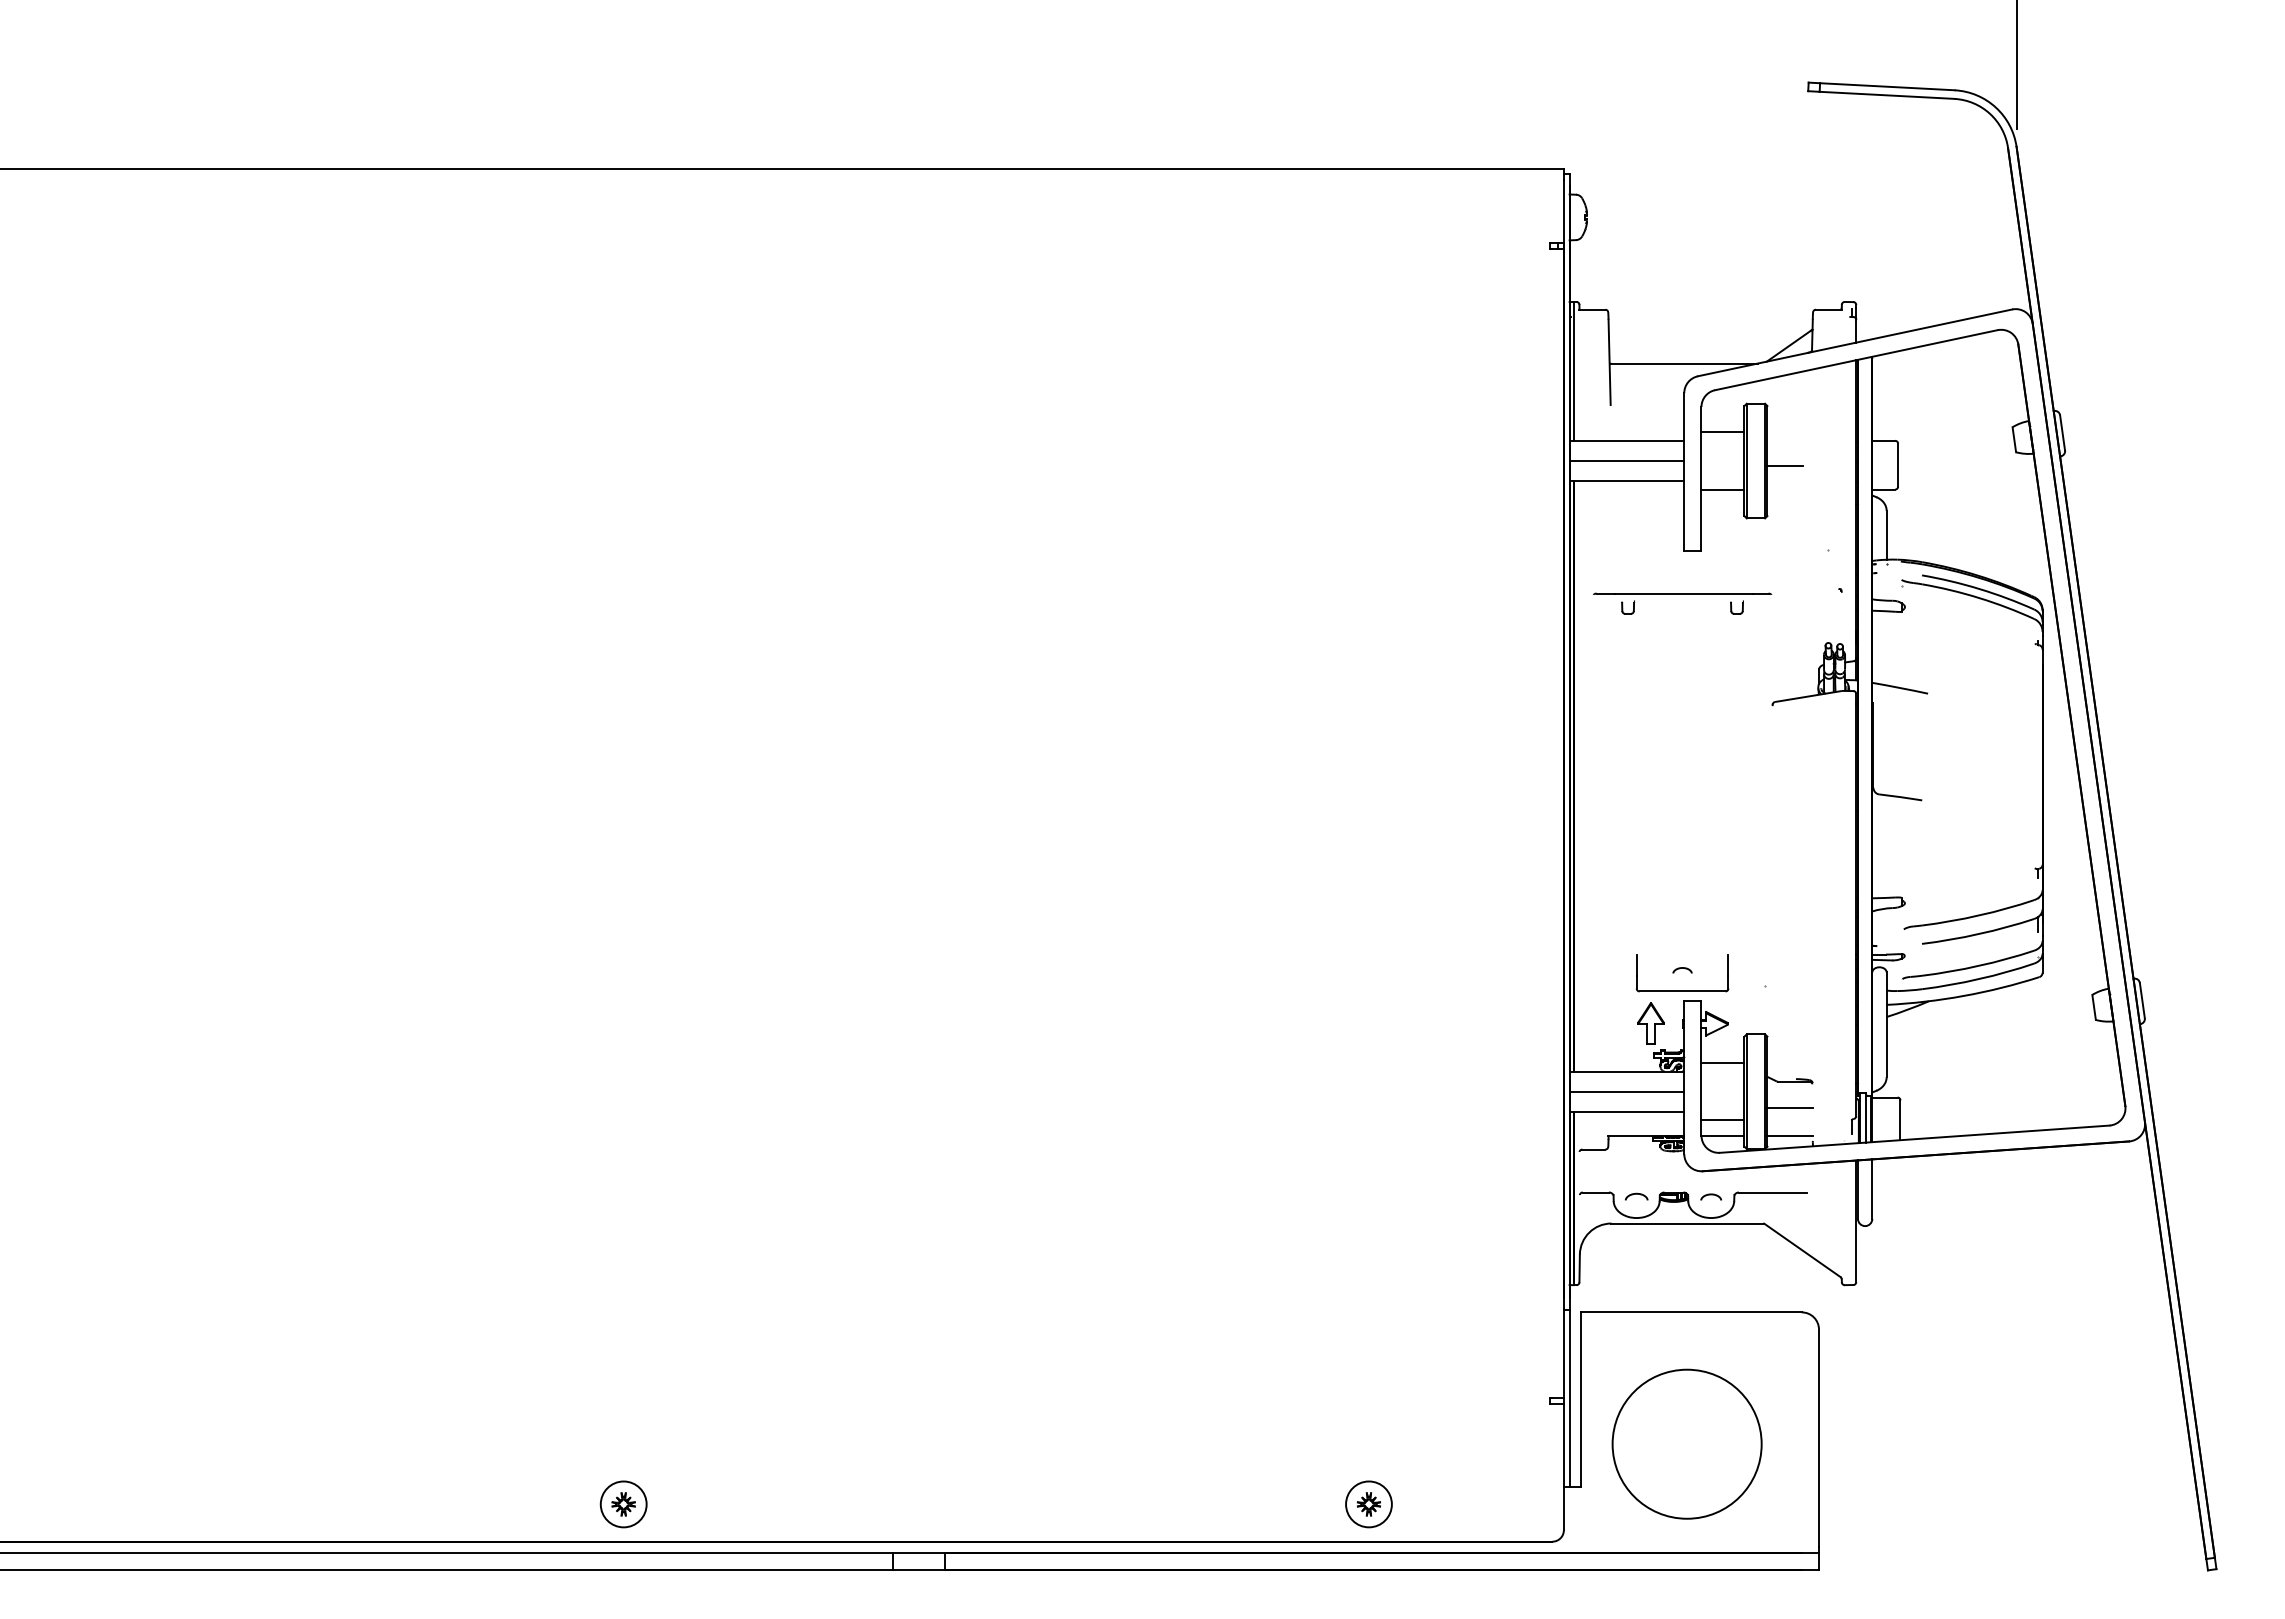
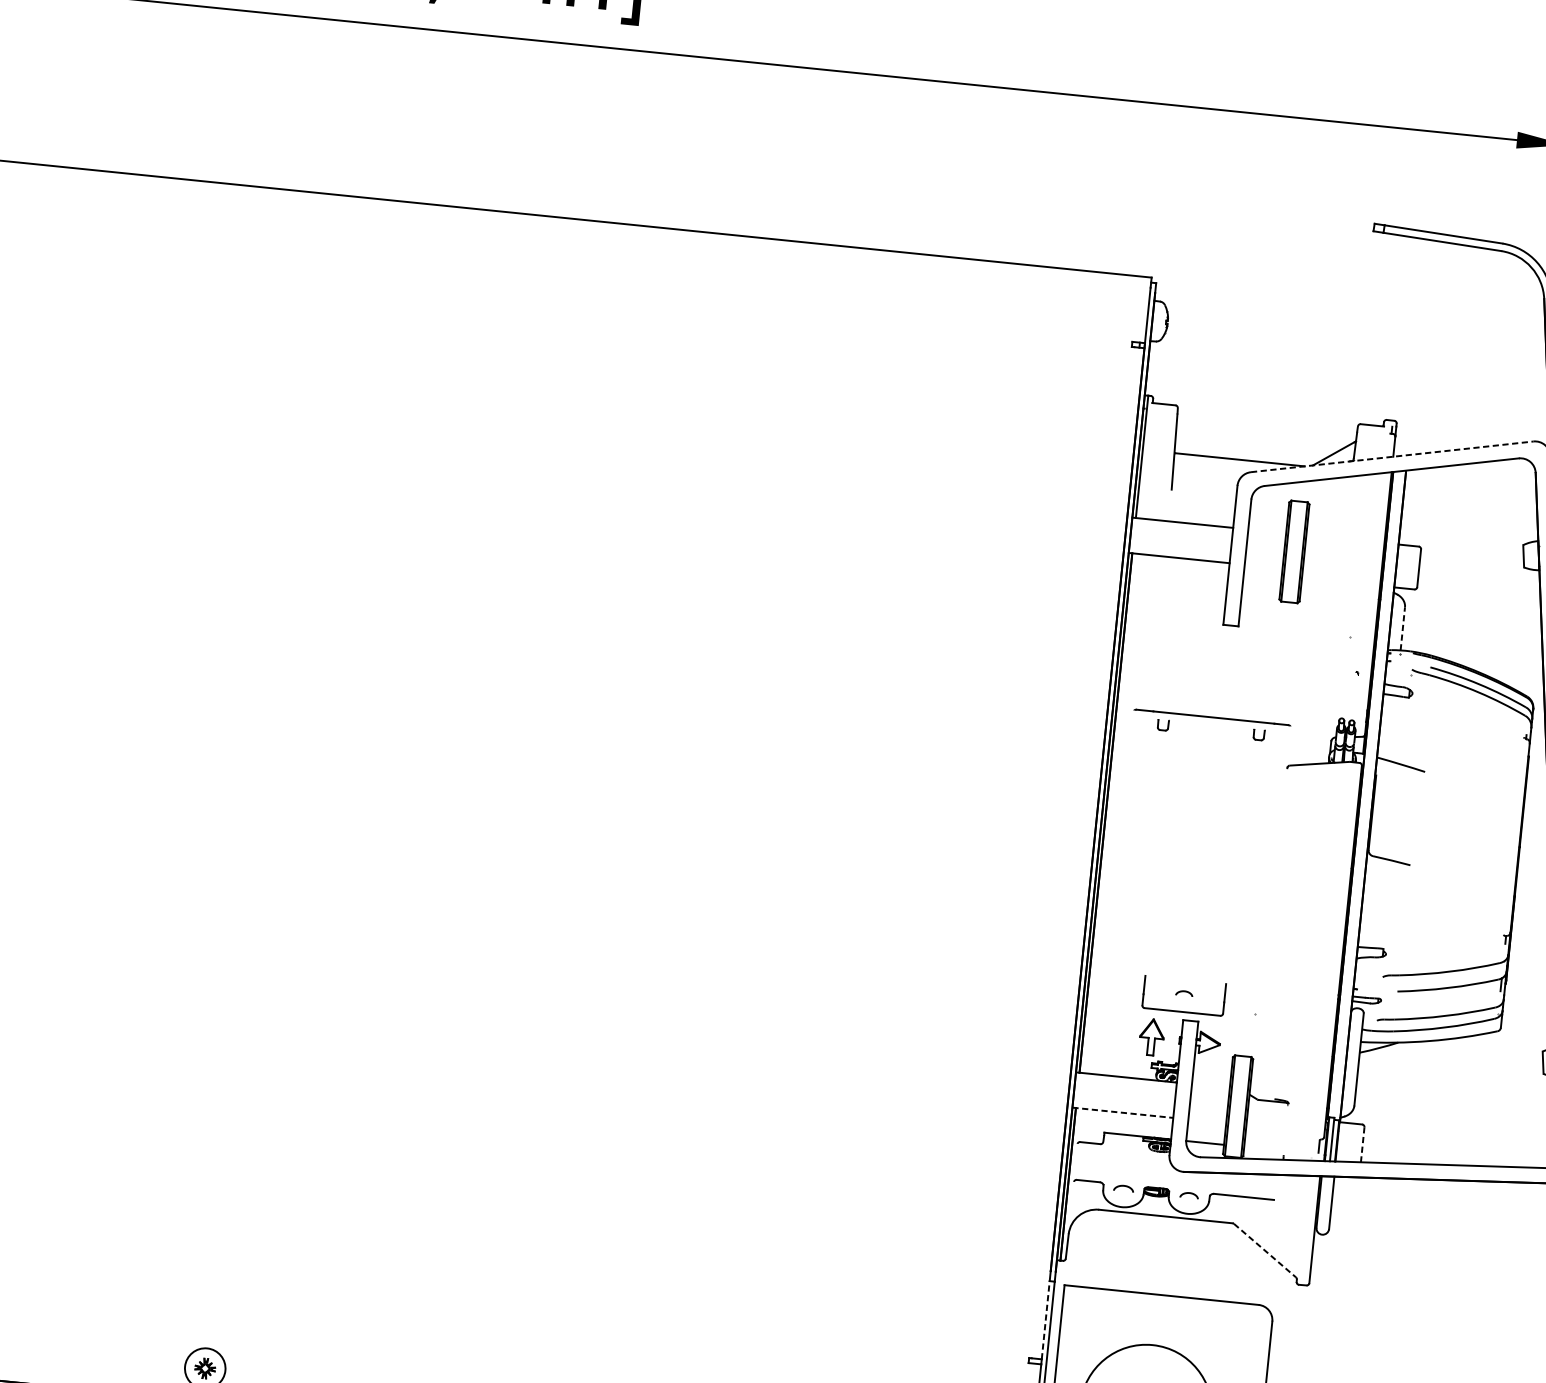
line: (1855, 342) -> (1392, 456), solid -> dashed
line: (1722, 432) -> (1267, 523), removed
line: (1626, 461) -> (1180, 540), removed
line: (1785, 465) -> (1320, 558), removed
line: (1722, 489) -> (1262, 573), removed
line: (1886, 534) -> (1402, 628), solid -> dashed
part: (1682, 594) -> (1212, 718), moved
line: (1722, 1062) -> (1211, 1078), removed
line: (1626, 1091) -> (1124, 1094), removed
line: (1789, 1107) -> (1266, 1123), removed
line: (1627, 1111) -> (1123, 1112), solid -> dashed
line: (1722, 1120) -> (1206, 1129), removed
line: (1900, 1120) -> (1362, 1144), solid -> dashed
line: (1789, 1136) -> (1263, 1149), removed
line: (1803, 1250) -> (1265, 1250), solid -> dashed
line: (1563, 1353) -> (1045, 1319), solid -> dashed

